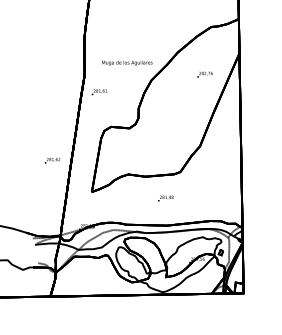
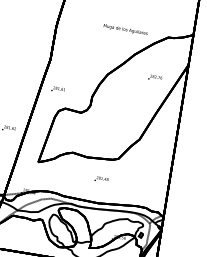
text: (127, 62) -> (125, 29), moved
text: (98, 92) -> (57, 89), moved

